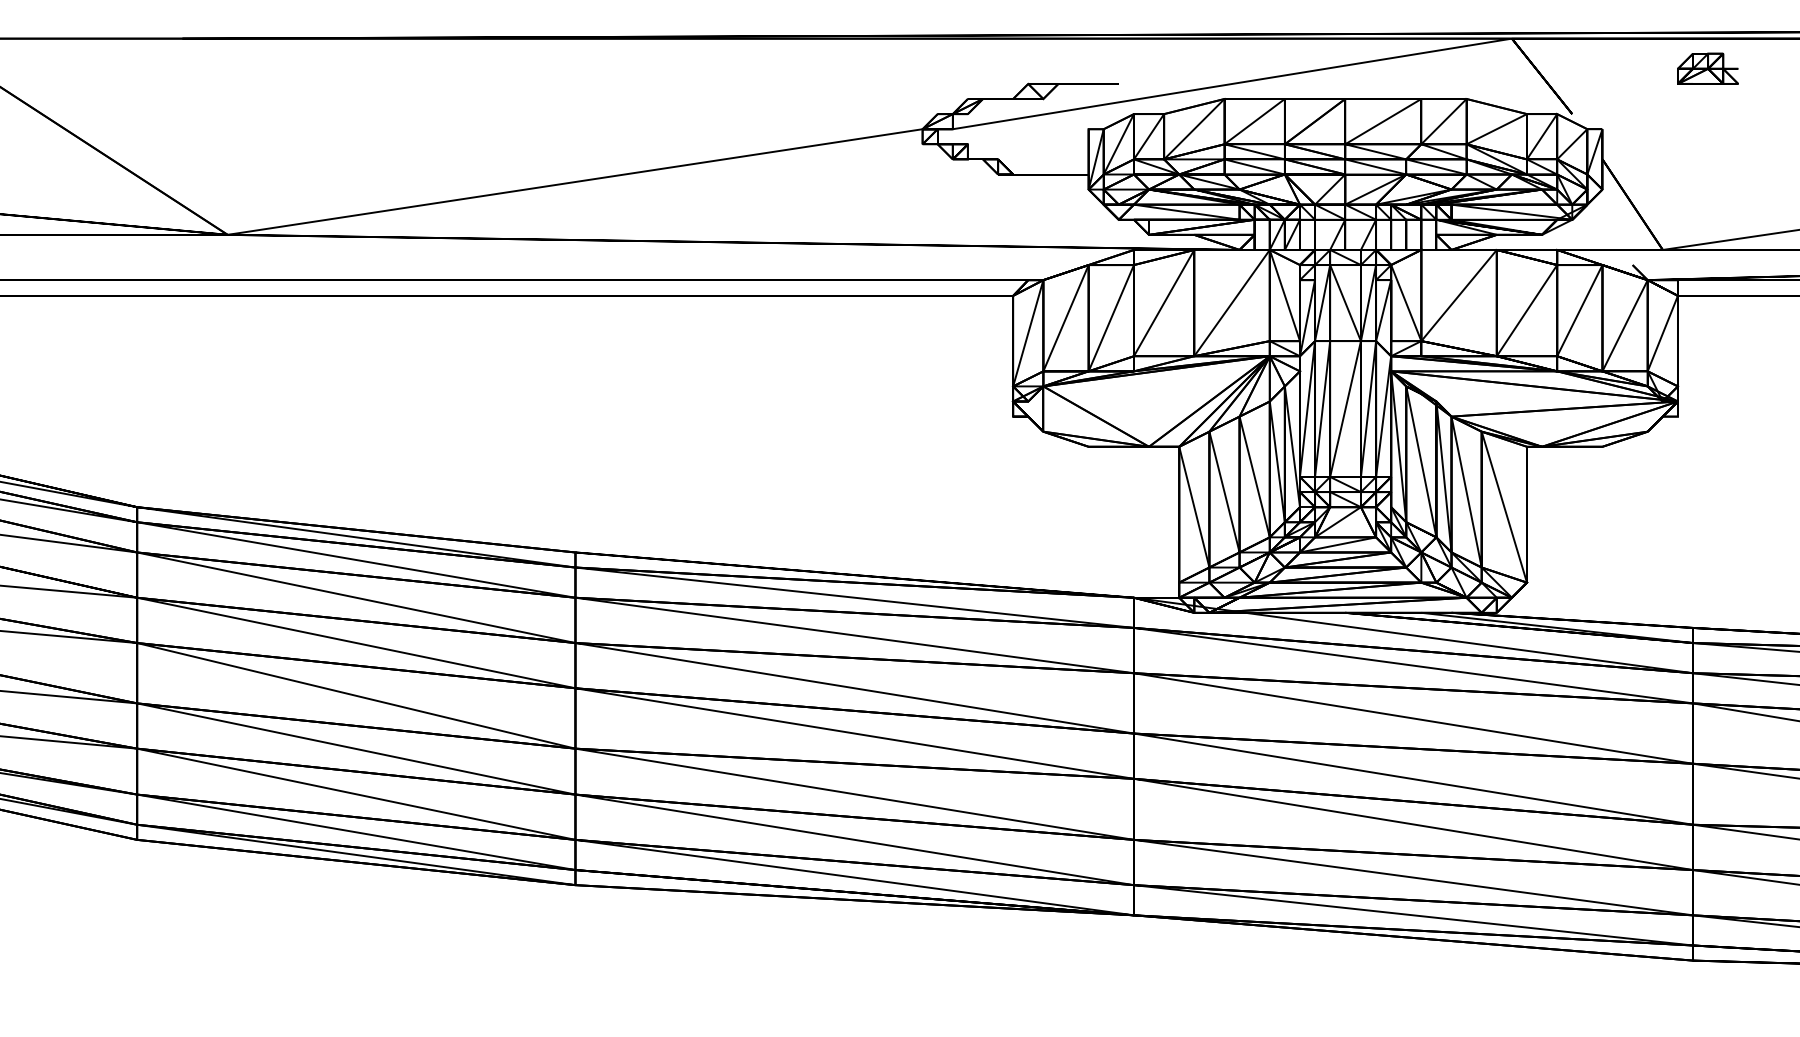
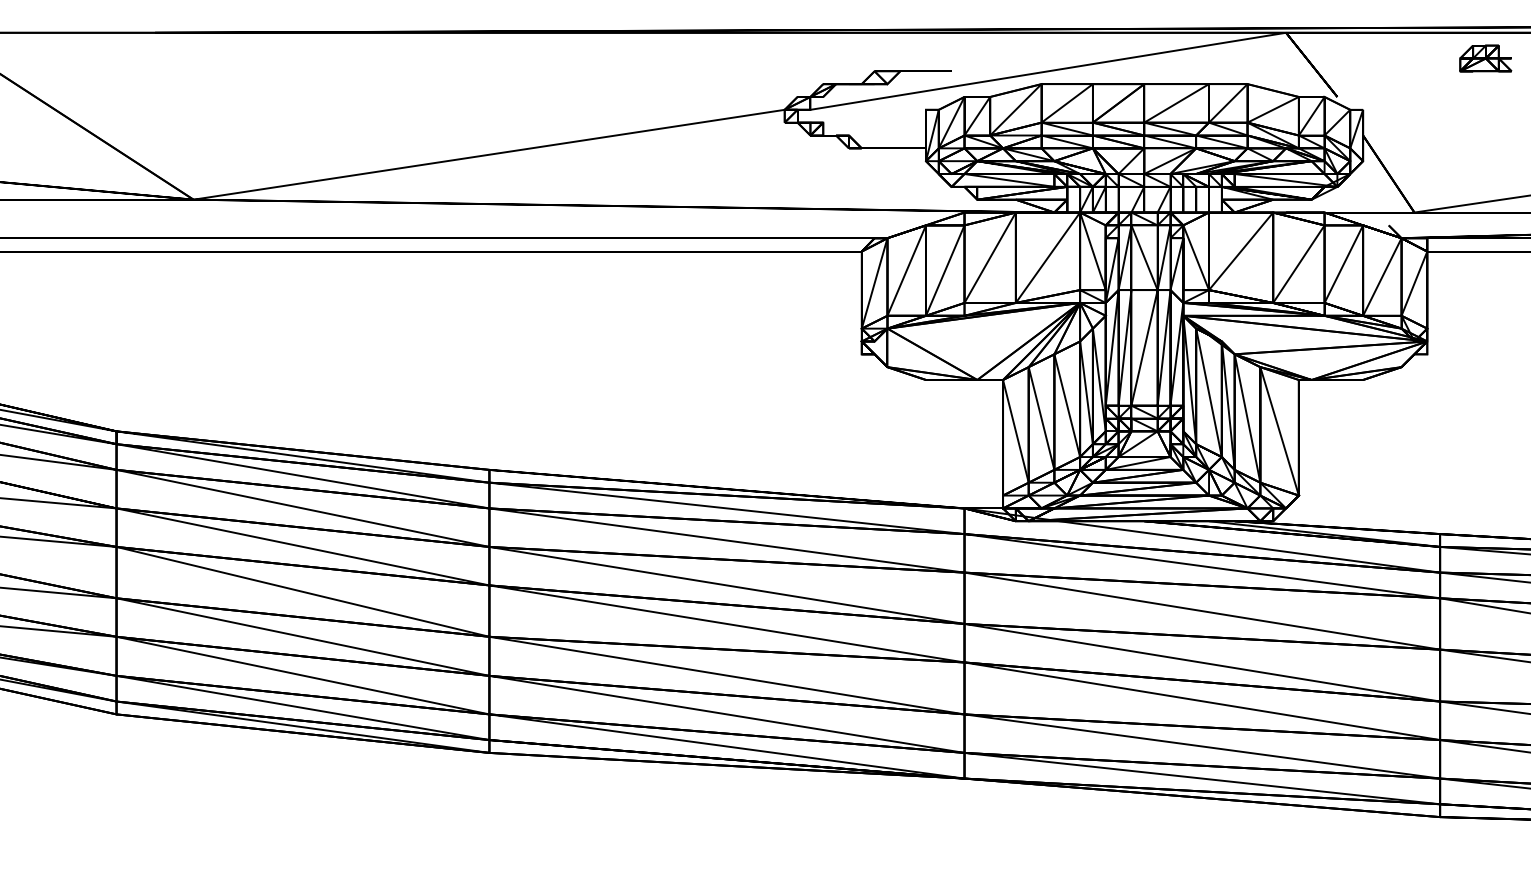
part: (1707, 68) -> (1485, 58), moved

